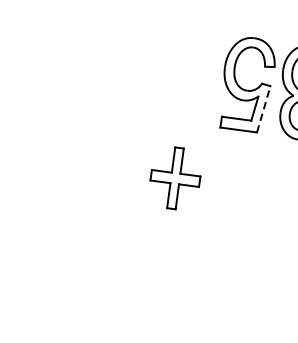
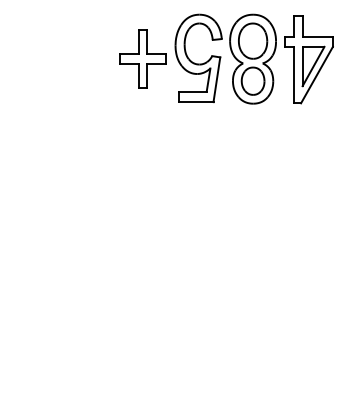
line: (263, 108) -> (216, 79), dashed -> solid
part: (174, 177) -> (142, 58), moved

